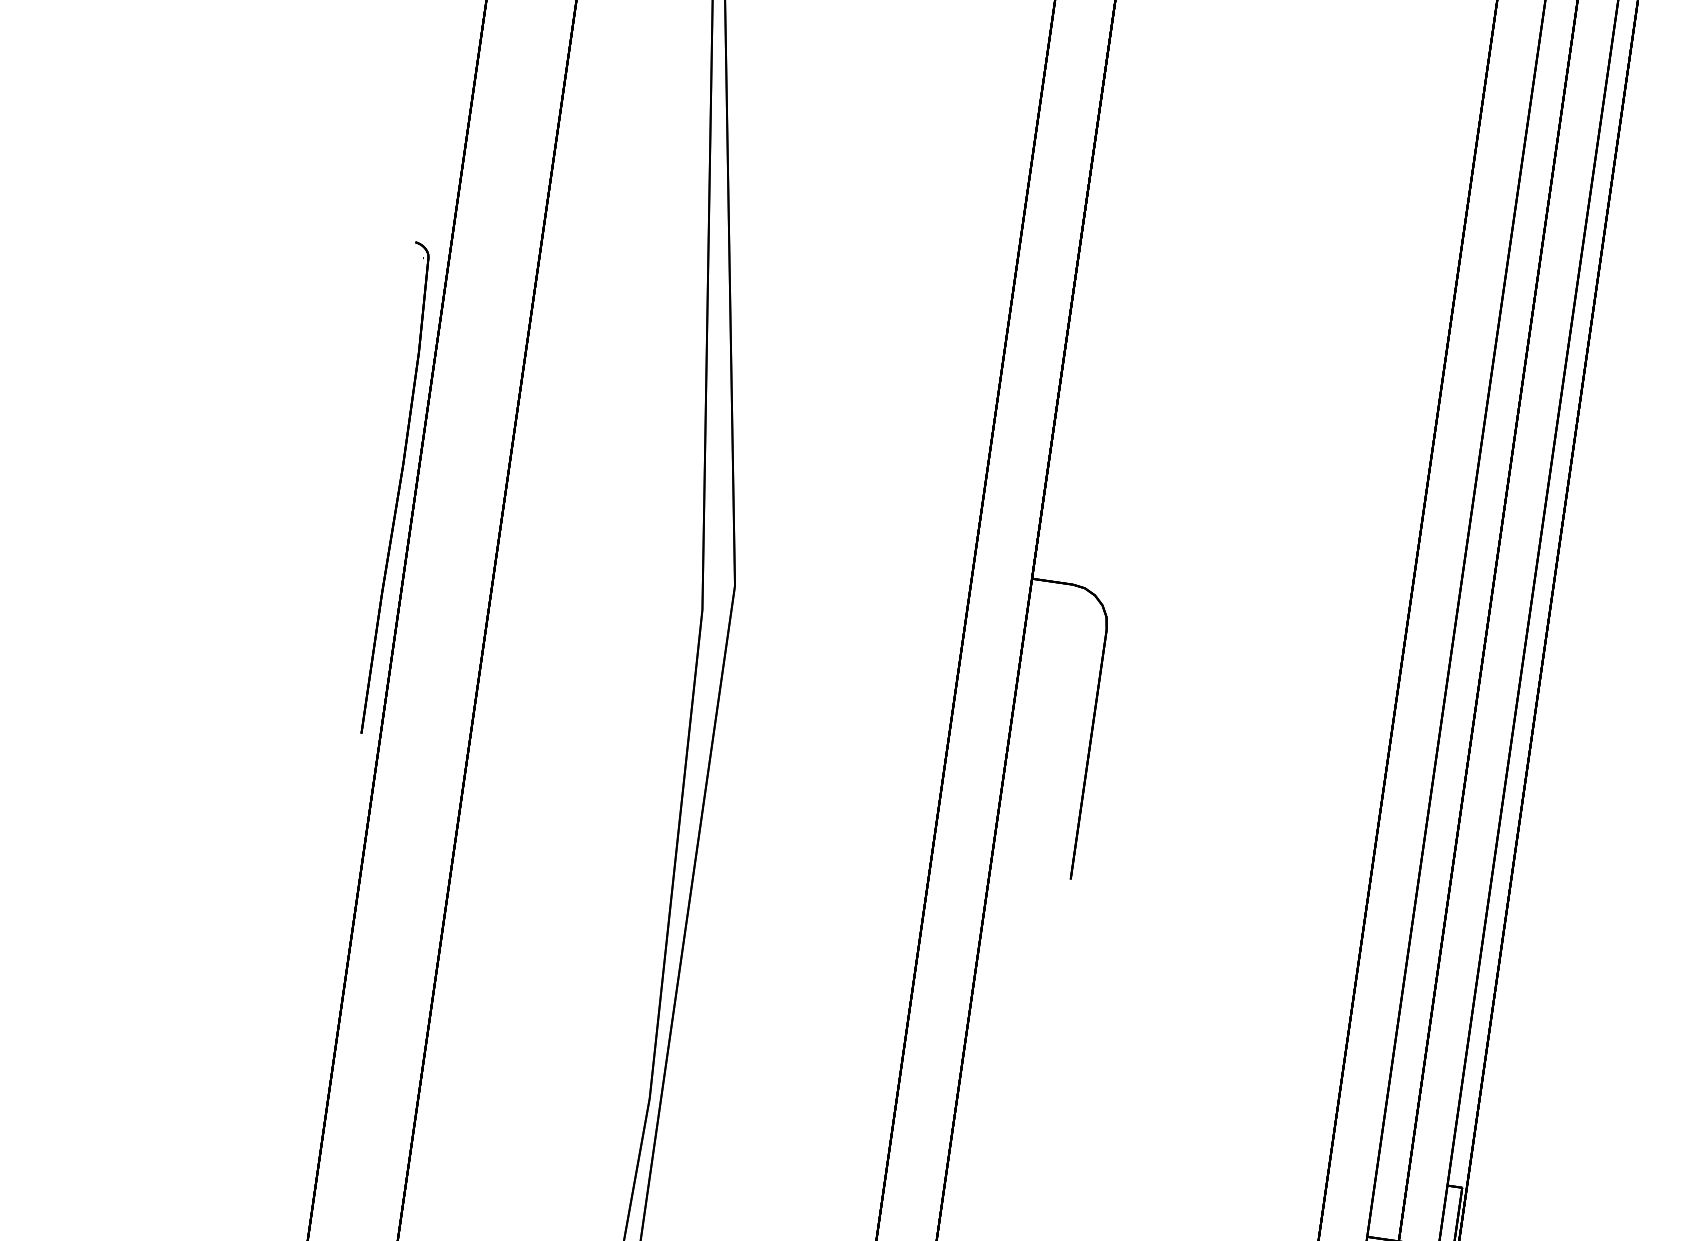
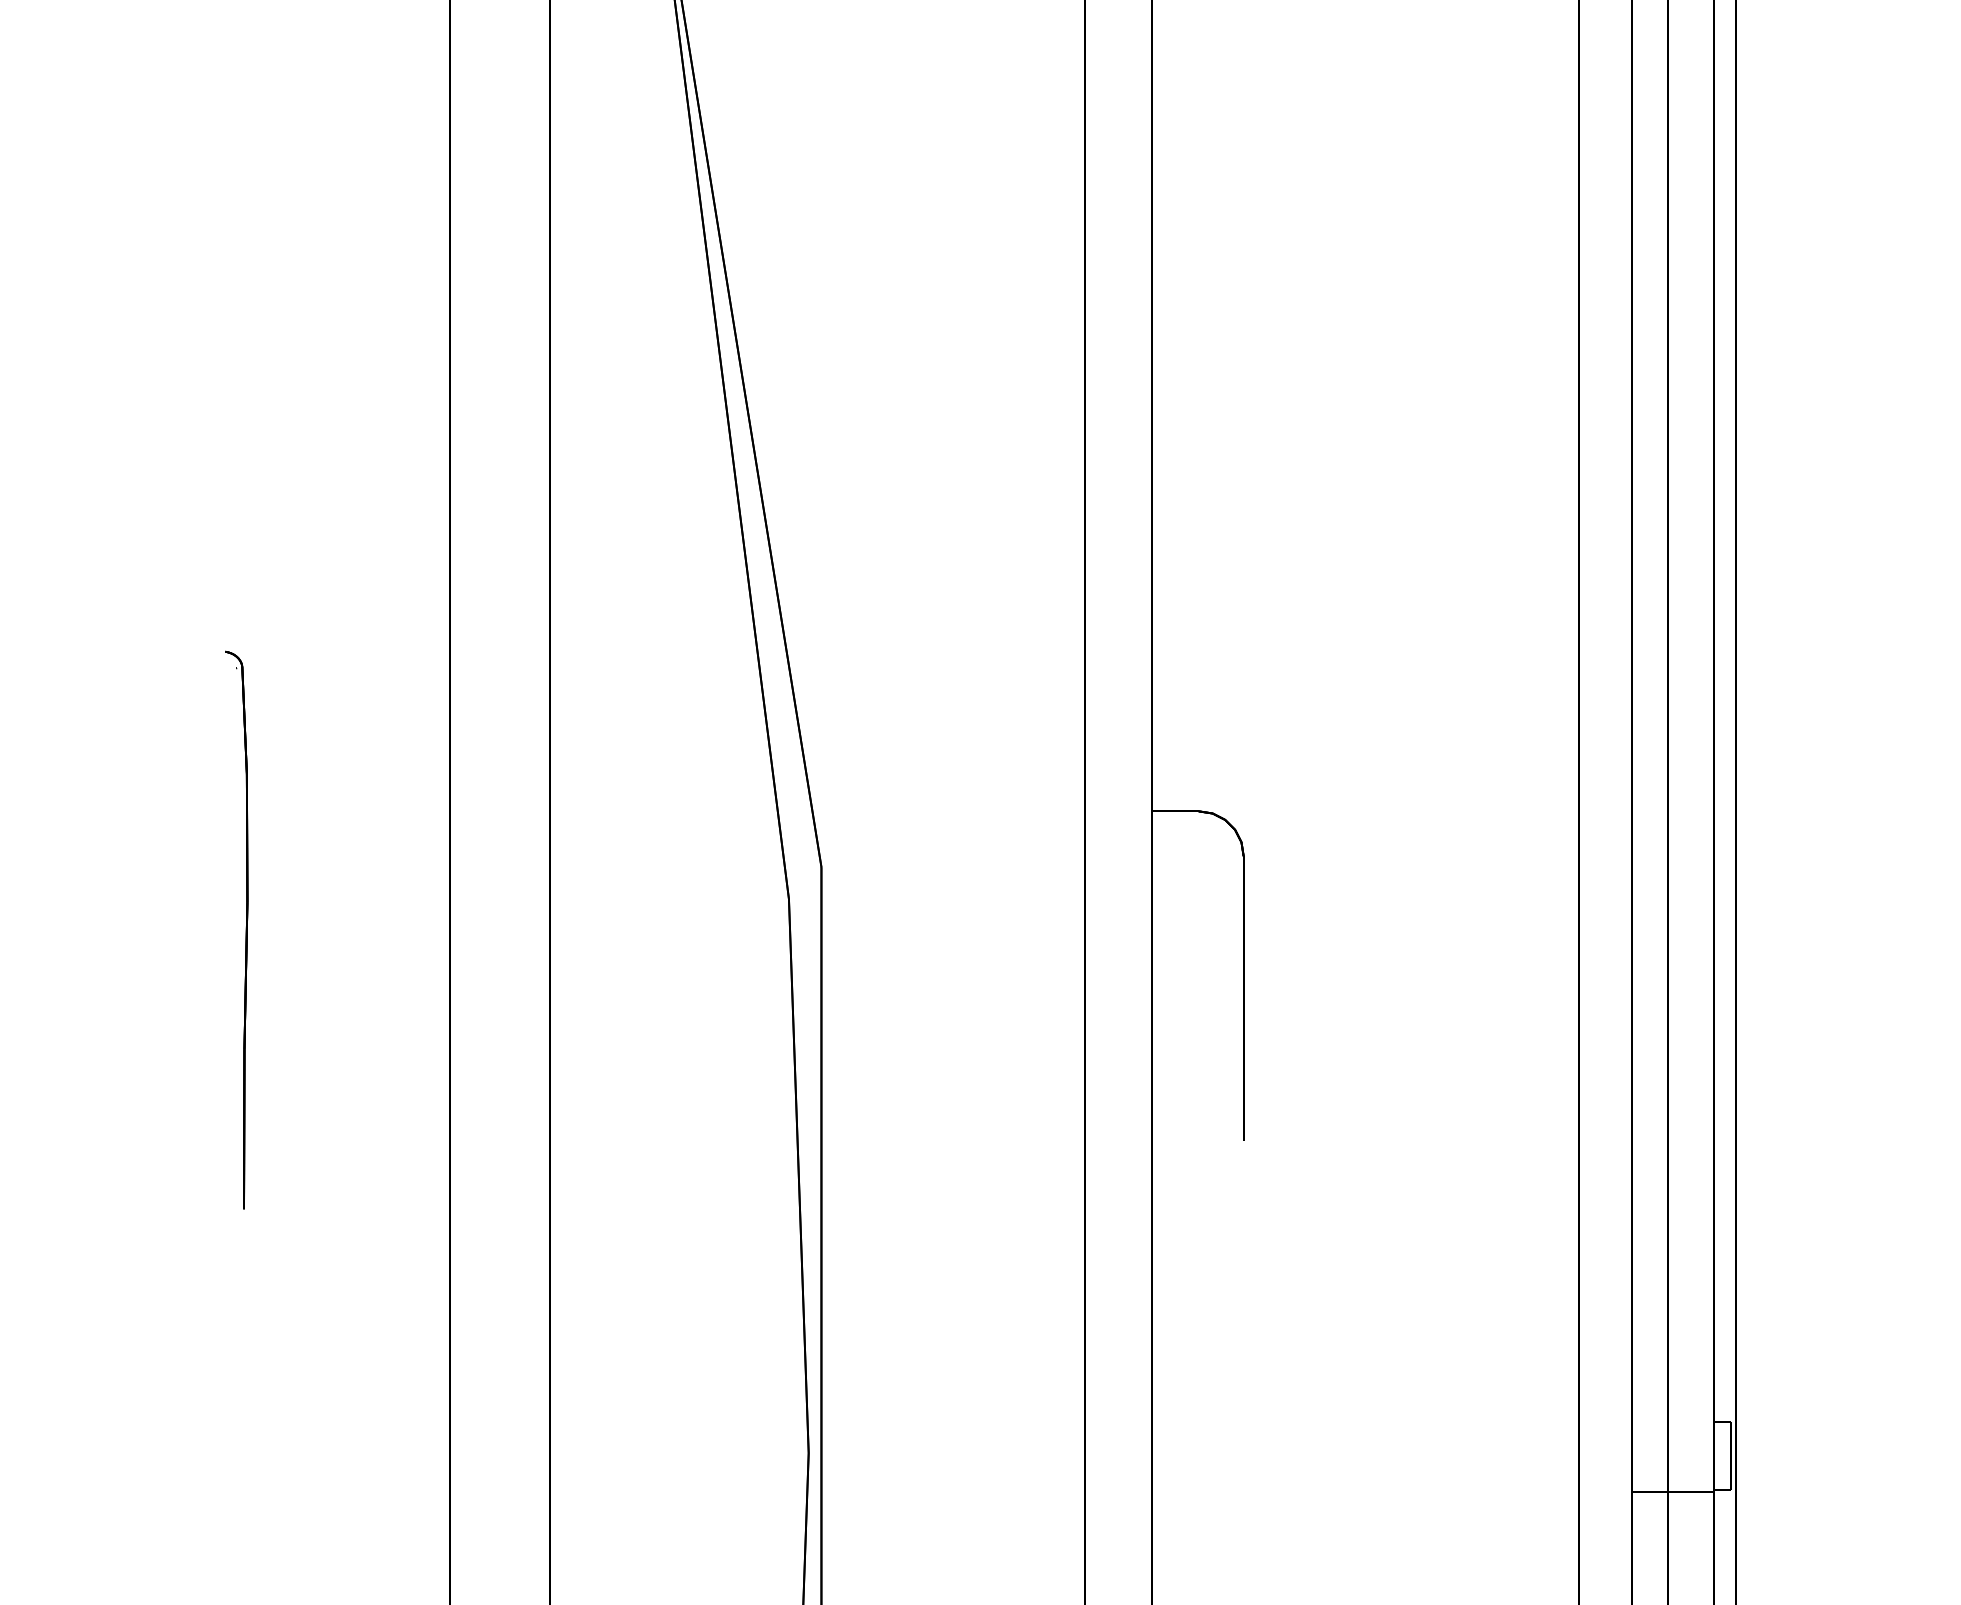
part: (398, 488) -> (245, 929), moved

